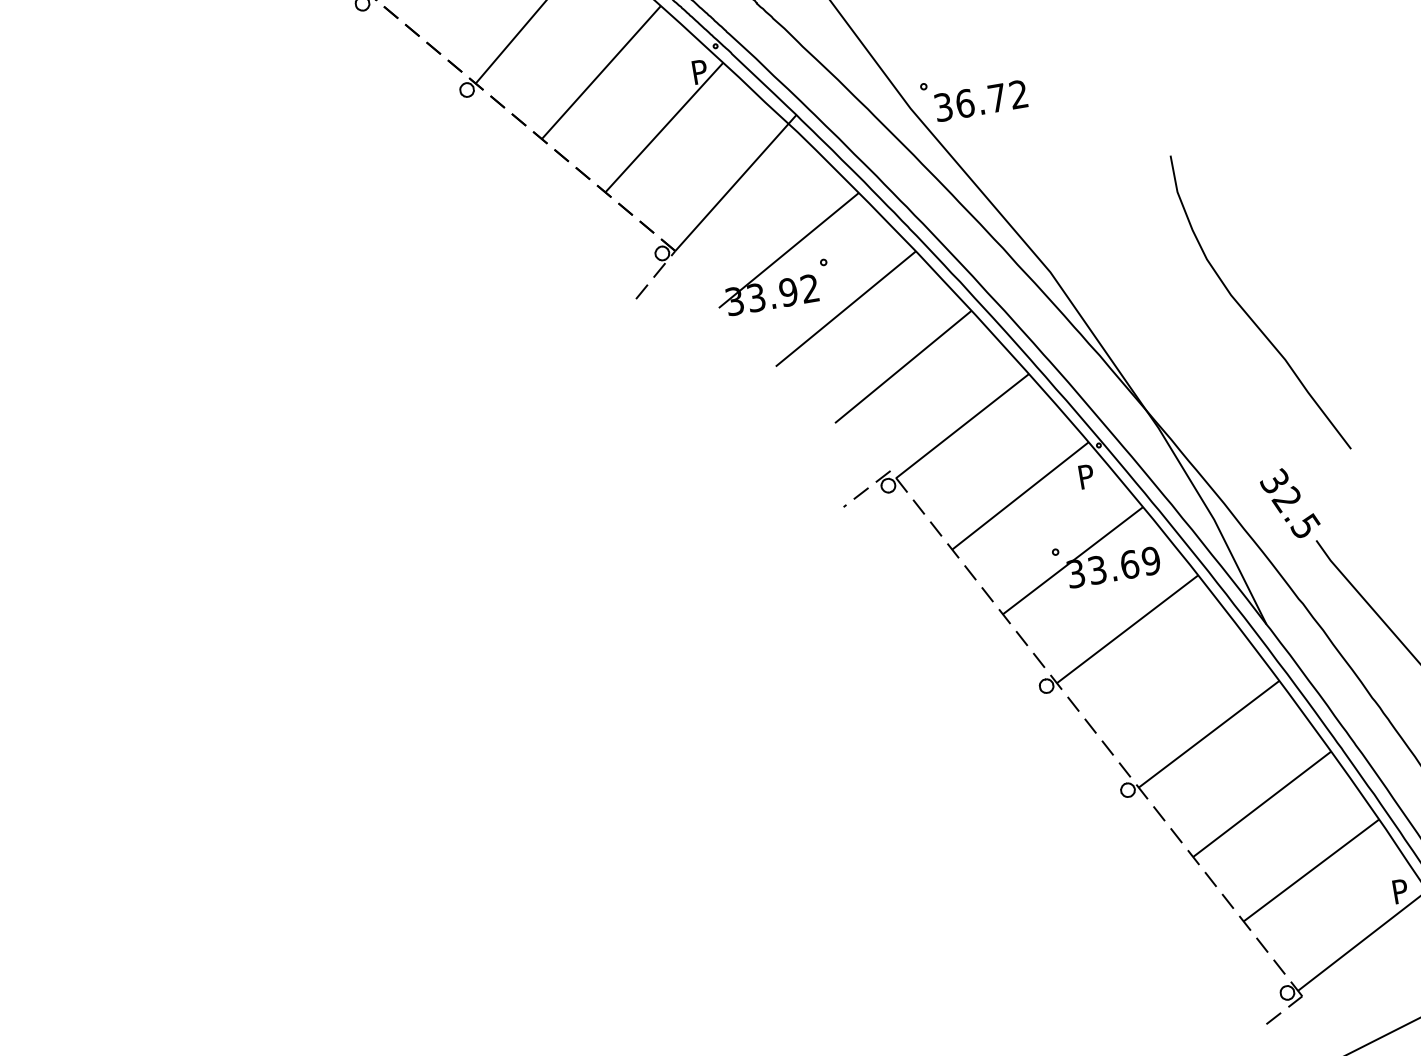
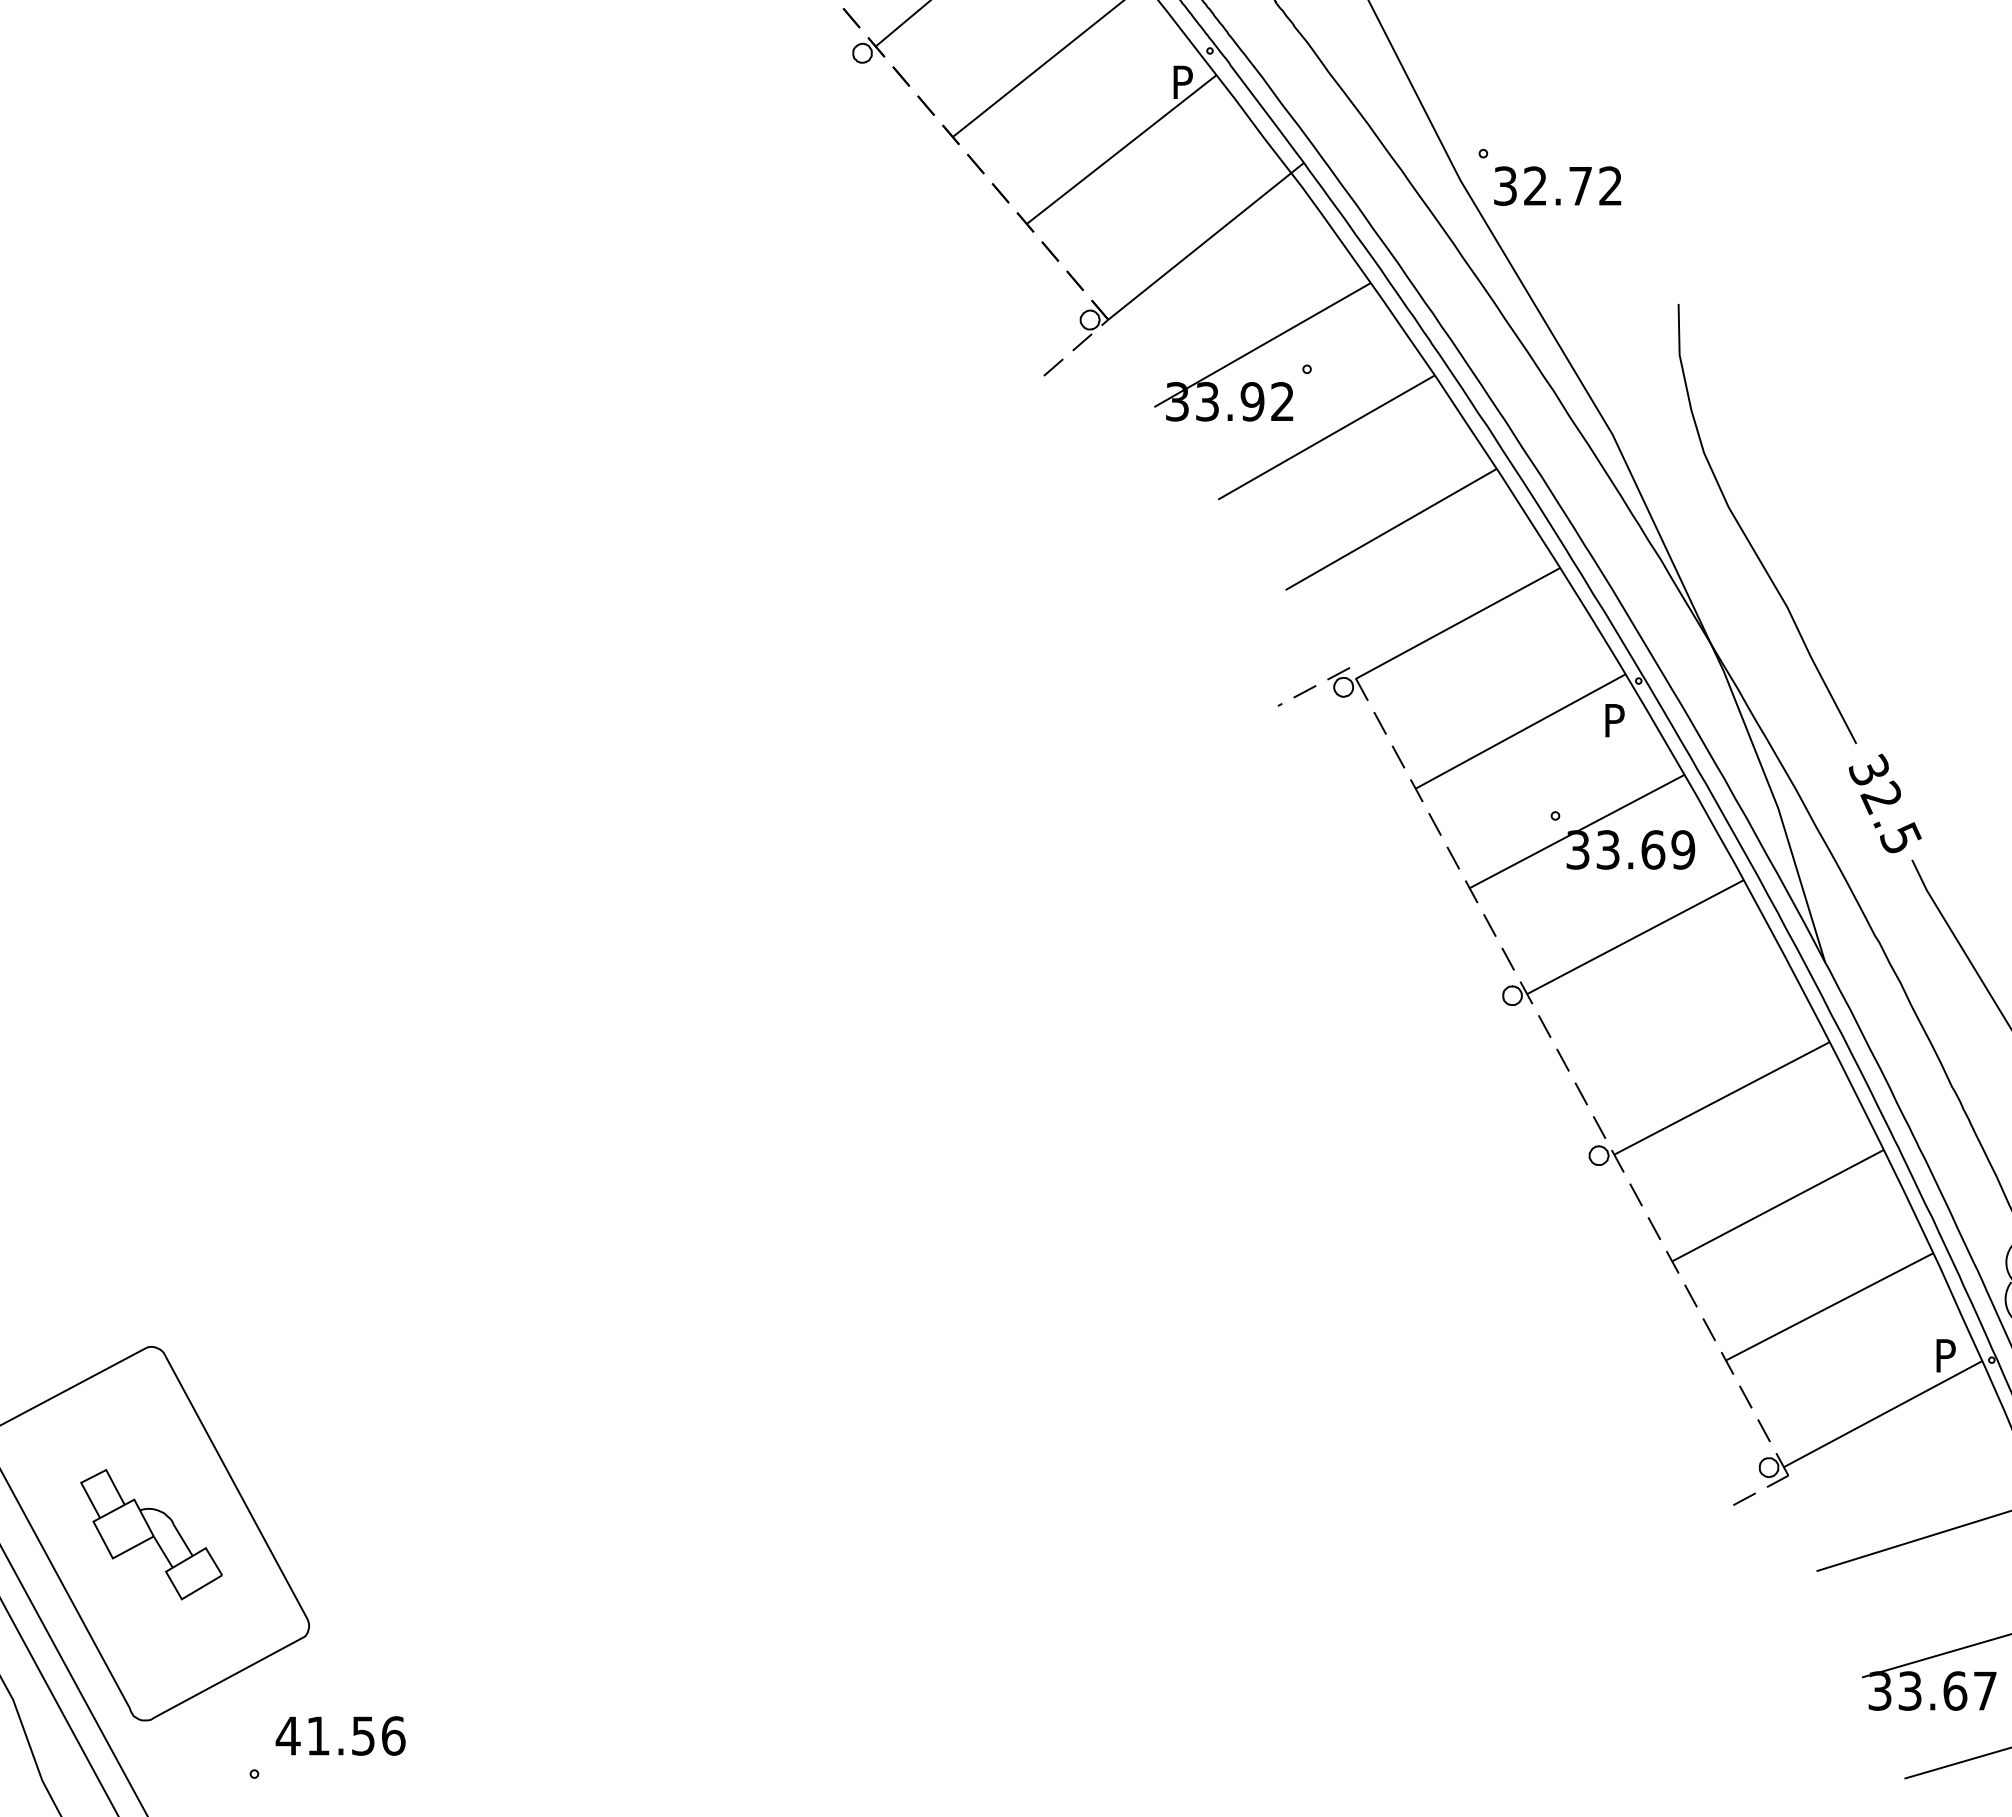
text: (964, 103) -> (1535, 185), 36.72 -> 32.72
curve: (1249, 315) -> (1748, 538), moved

